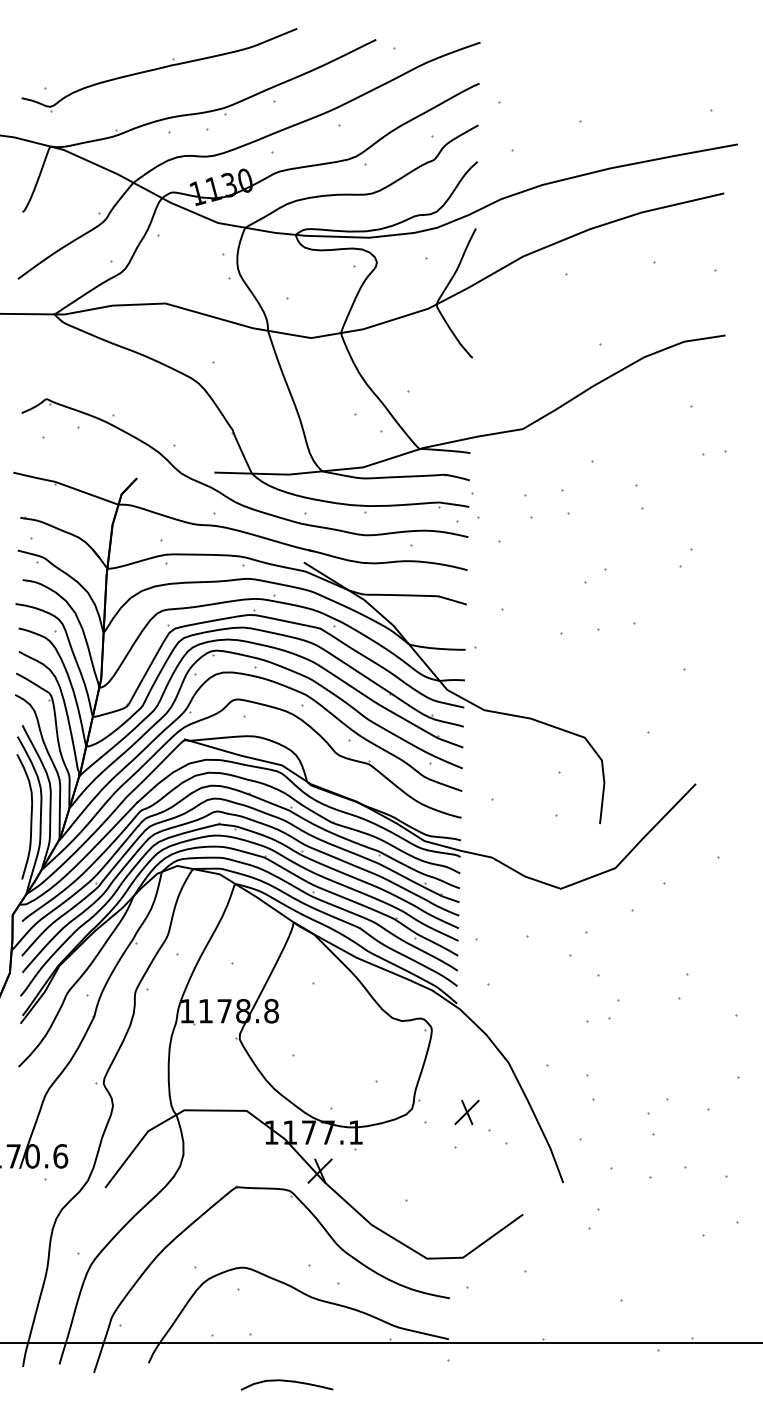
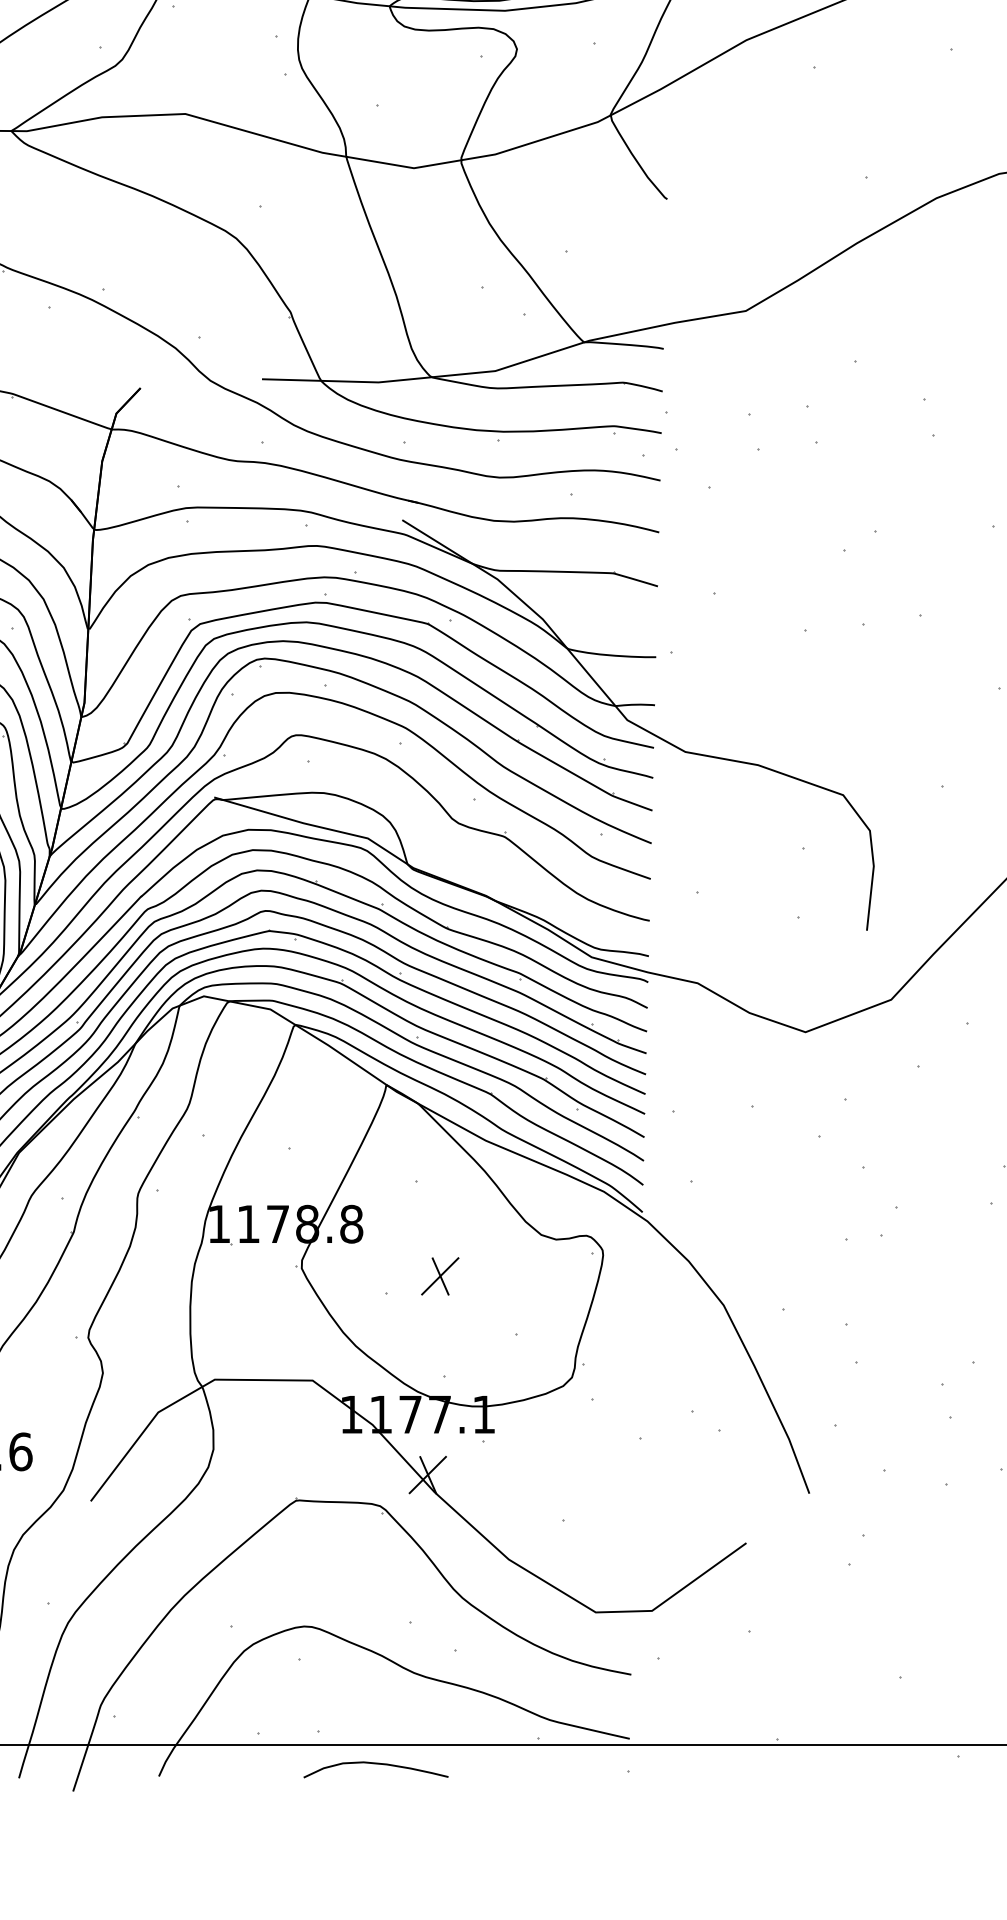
part: (466, 1112) -> (439, 1276), moved
curve: (286, 1381) -> (375, 1764), moved

